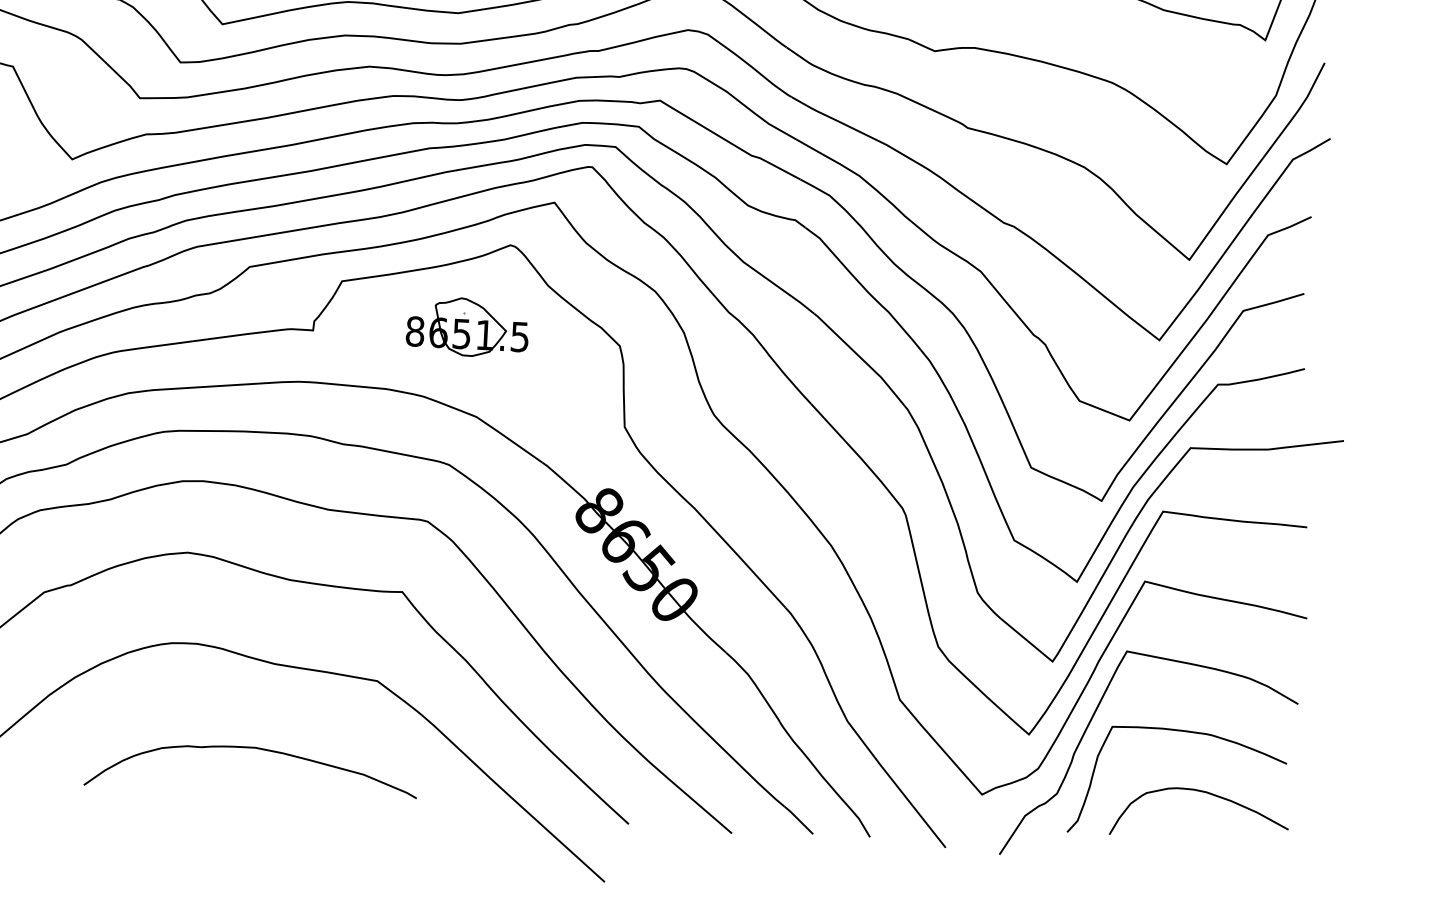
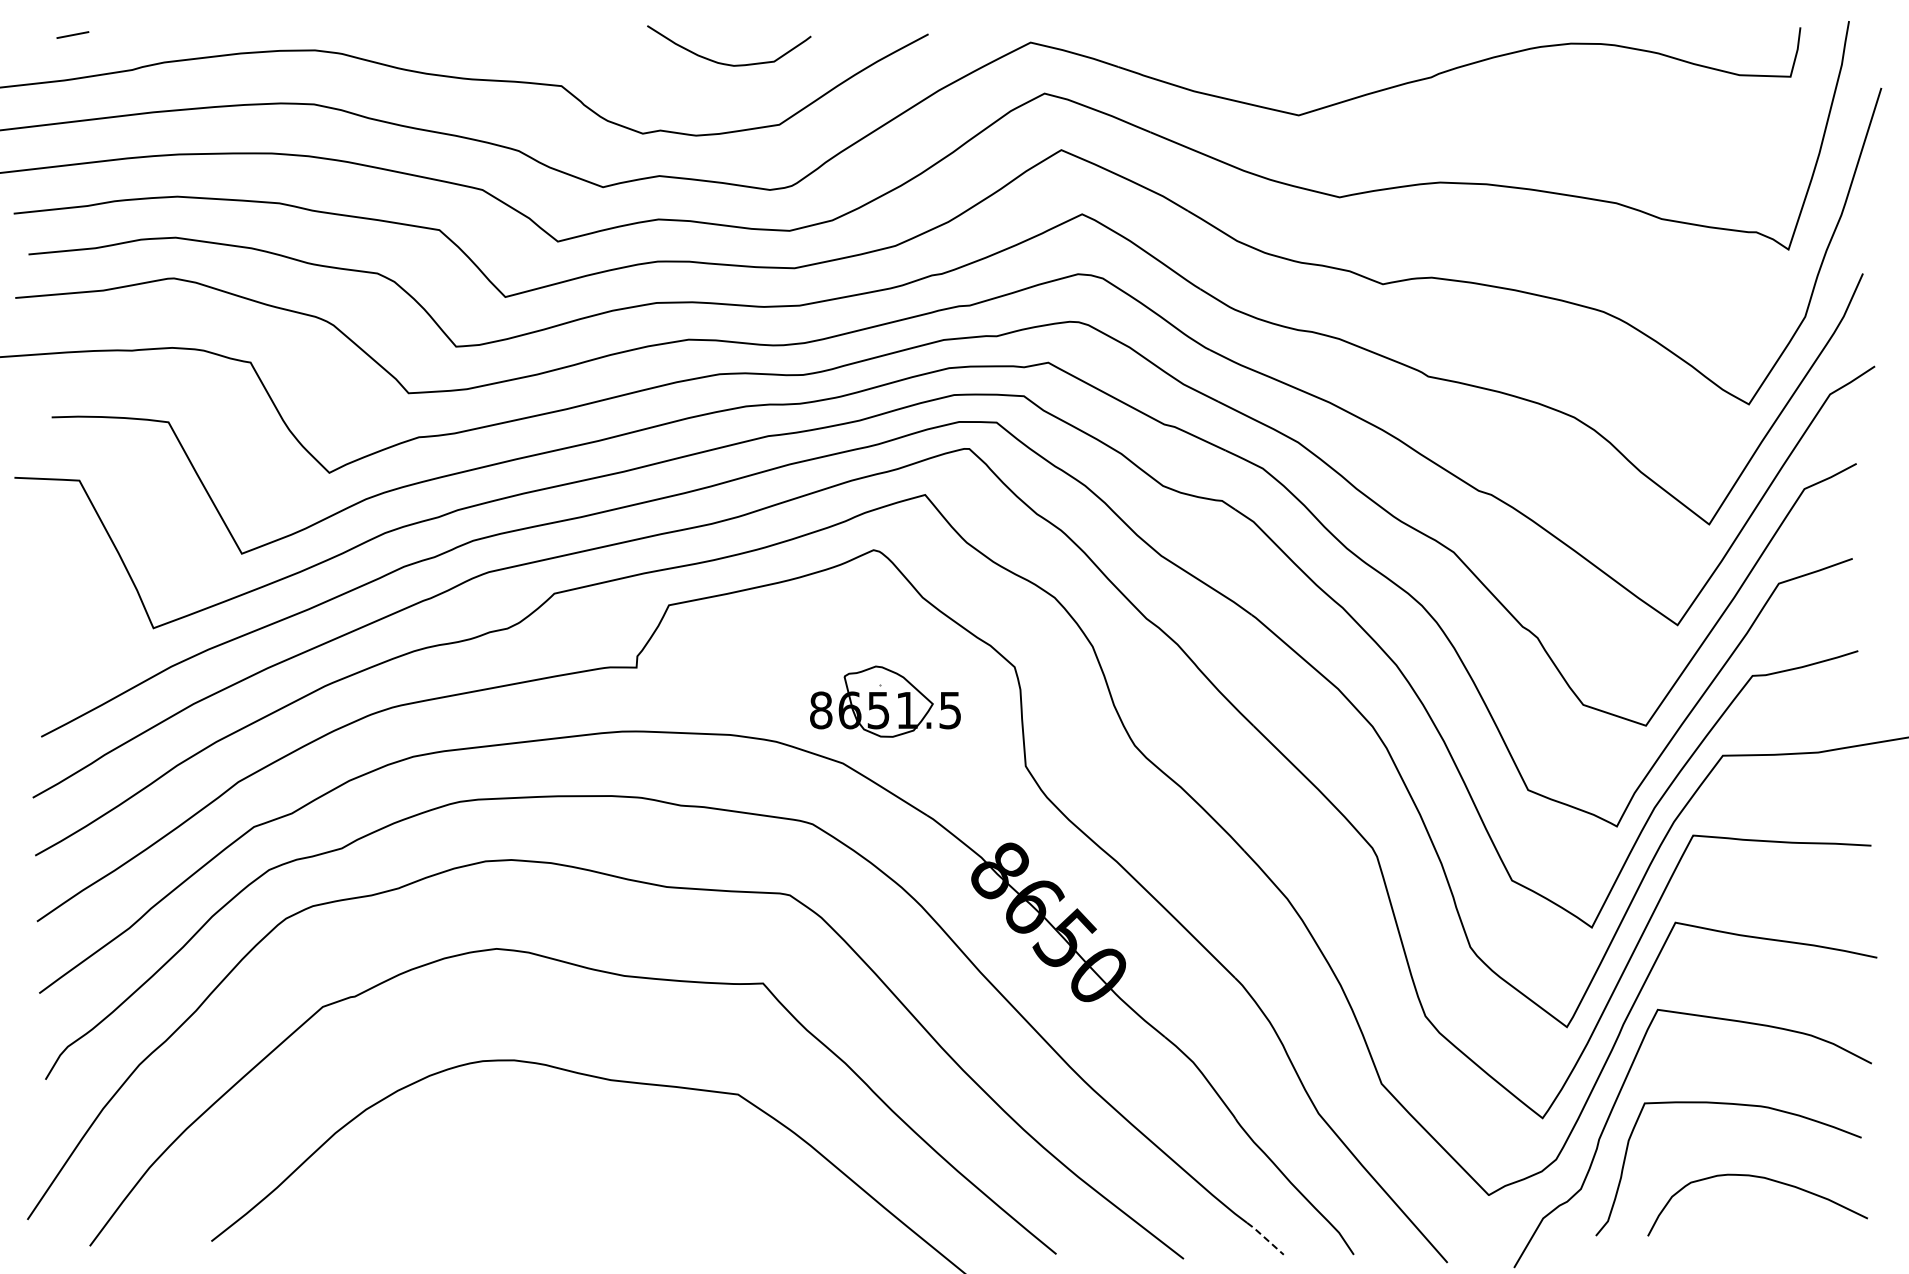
part: (467, 327) -> (885, 701), moved
curve: (252, 748) -> (588, 1185), removed
line: (799, 820) -> (1265, 1238), solid -> dashed

